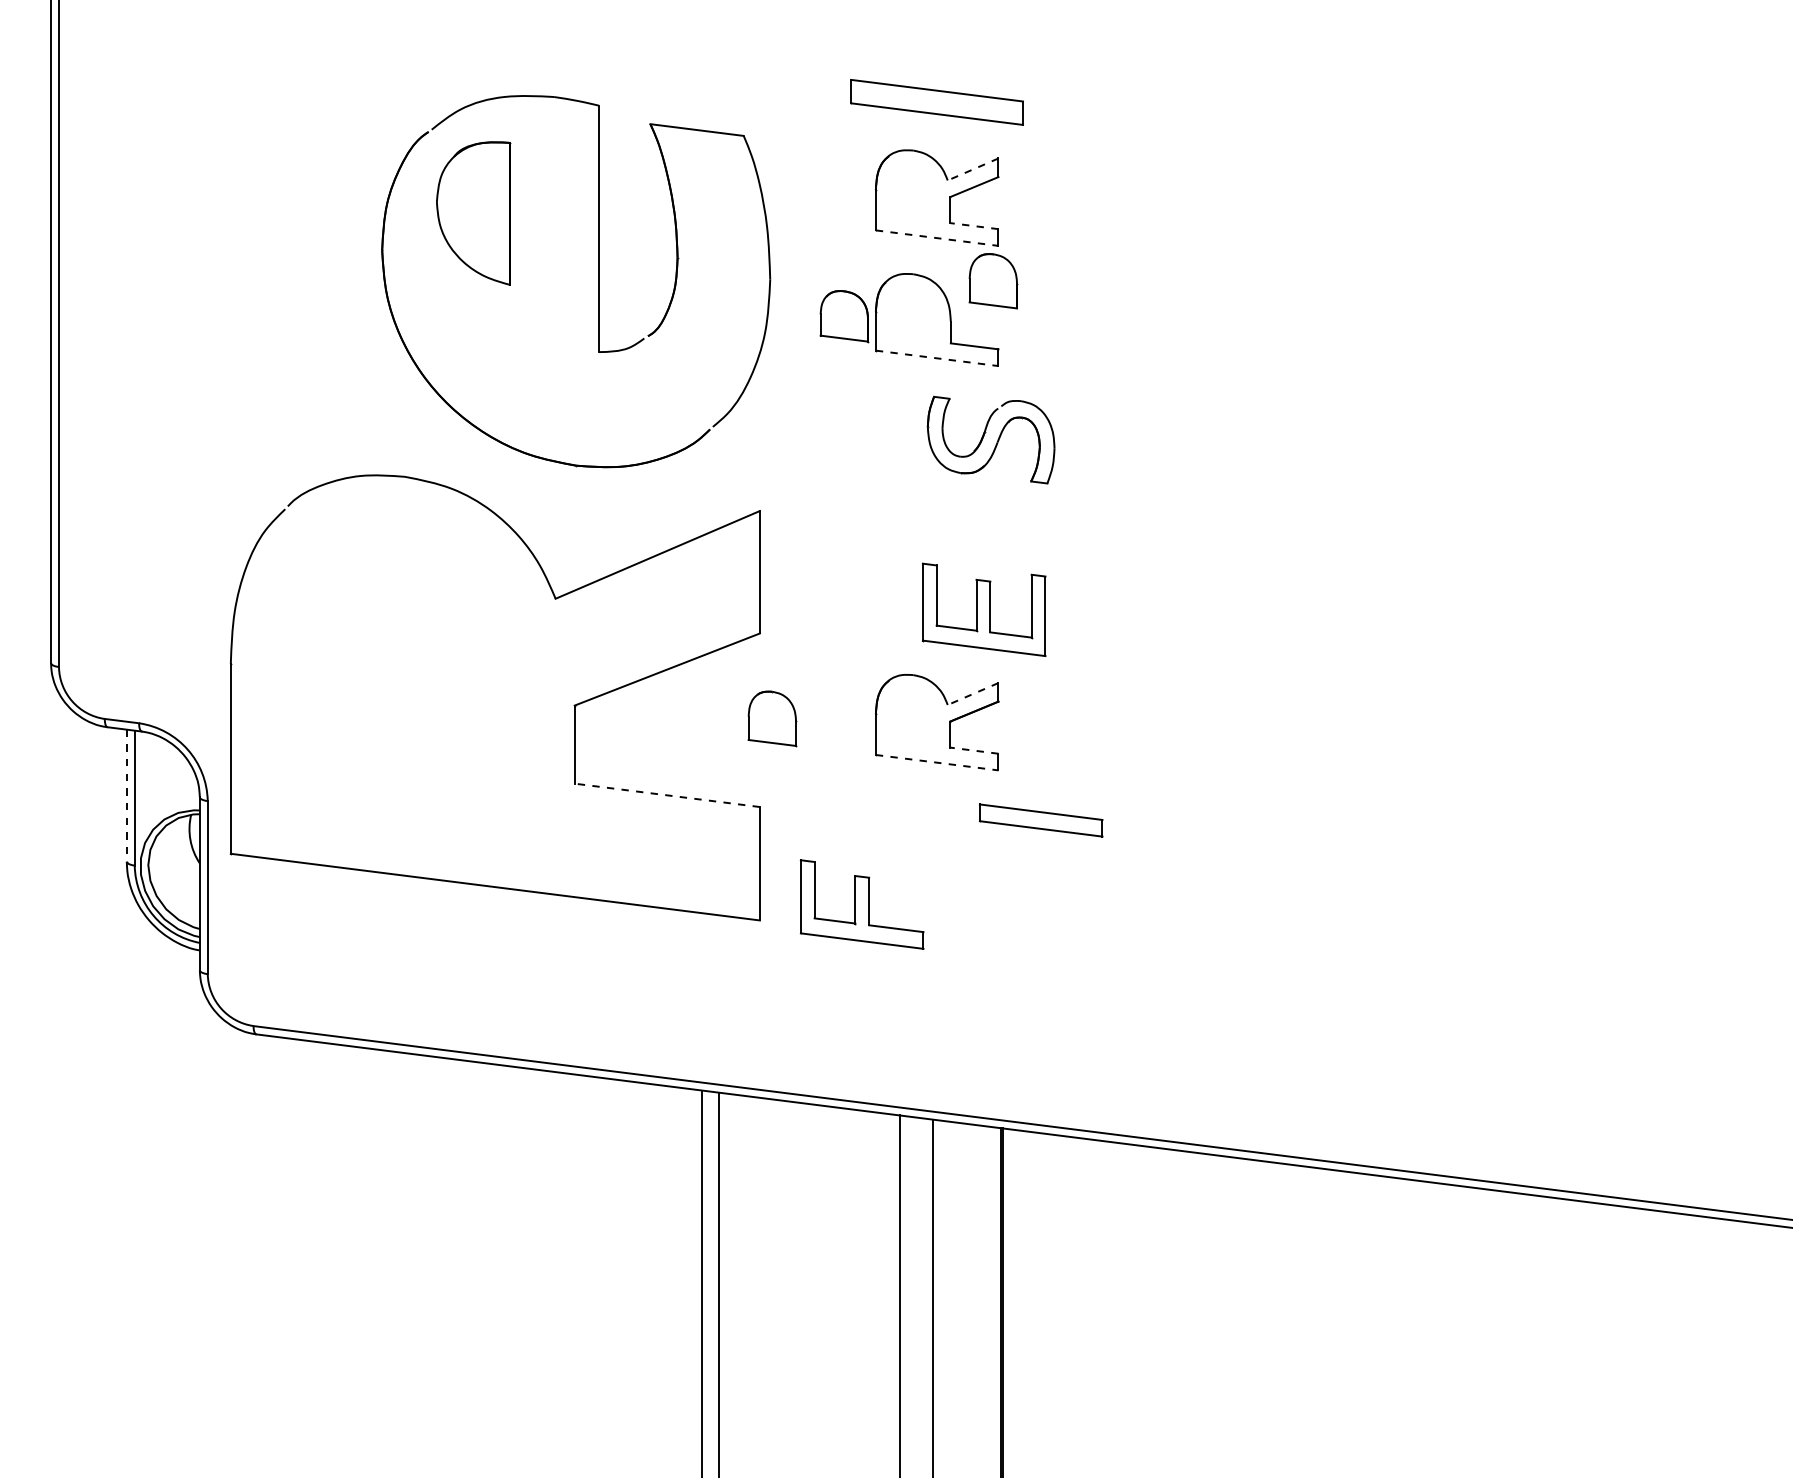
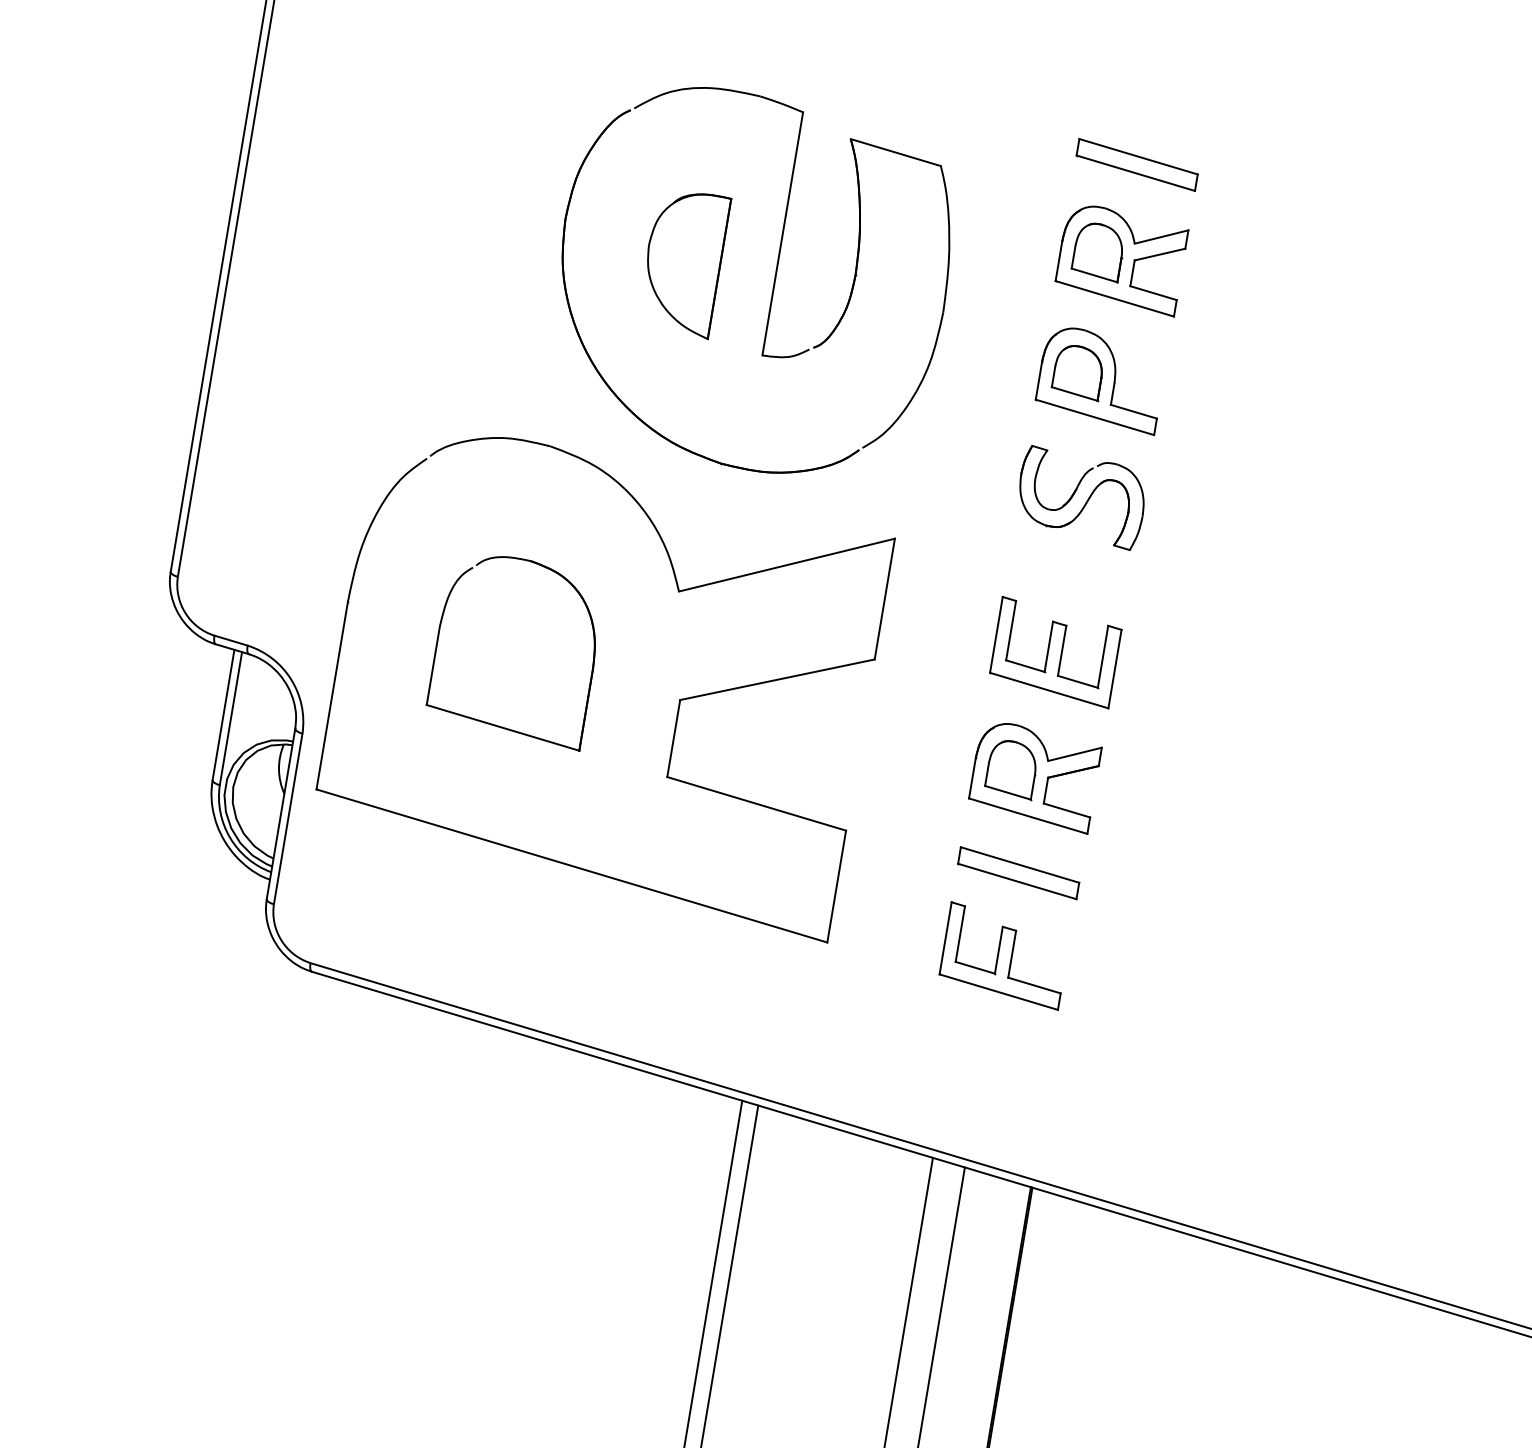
part: (936, 102) -> (1136, 164), size x0.71
line: (973, 169) -> (1161, 237), dashed -> solid
part: (473, 213) -> (683, 262), moved
line: (973, 226) -> (1152, 293), dashed -> solid
line: (937, 238) -> (1115, 299), dashed -> solid
part: (993, 281) -> (1098, 251), moved
part: (844, 316) -> (1078, 372), moved
line: (937, 358) -> (1095, 417), dashed -> solid
part: (984, 436) -> (1075, 493), moved
part: (984, 609) -> (1055, 652), moved
part: (481, 677) -> (592, 656), added
line: (973, 694) -> (1075, 754), dashed -> solid
part: (772, 718) -> (1012, 768), moved
line: (973, 750) -> (1066, 810), dashed -> solid
line: (937, 762) -> (1028, 816), dashed -> solid
line: (666, 795) -> (755, 803), dashed -> solid
line: (126, 796) -> (223, 715), dashed -> solid
part: (1040, 820) -> (1018, 873), moved
part: (861, 904) -> (1004, 955), moved

